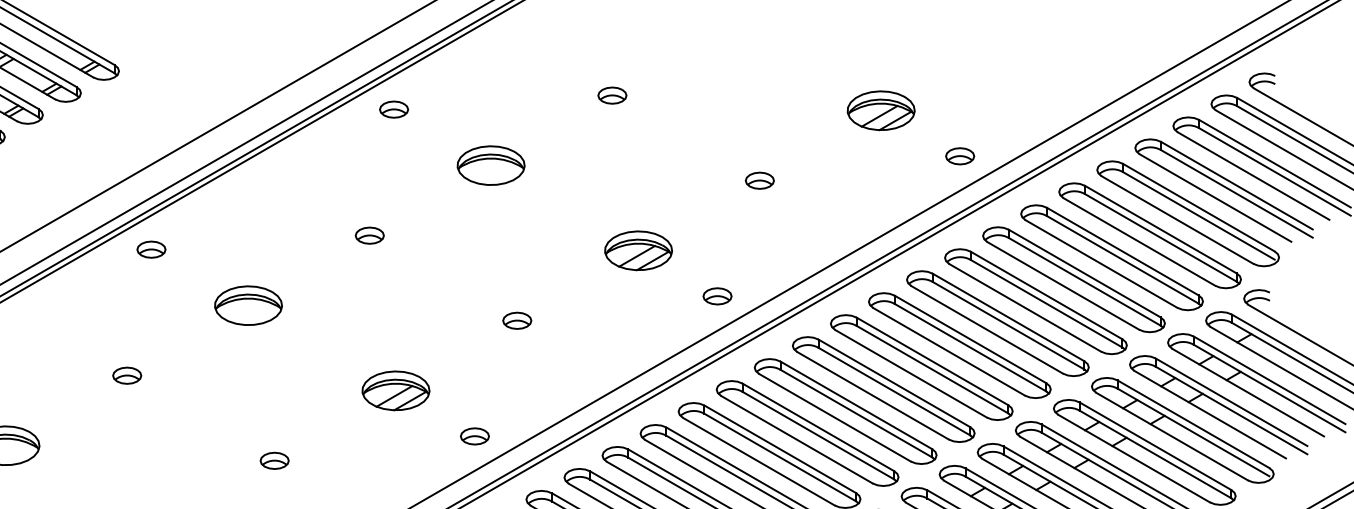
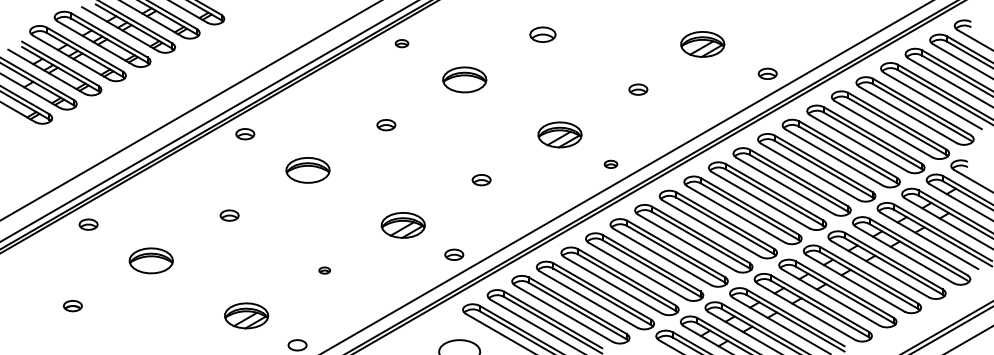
part: (613, 95) -> (543, 34), size x1.4
part: (393, 109) -> (401, 43), size x0.7
part: (880, 110) -> (702, 44), moved
part: (716, 296) -> (610, 164), size x0.7
part: (274, 460) -> (324, 270), size x0.6

